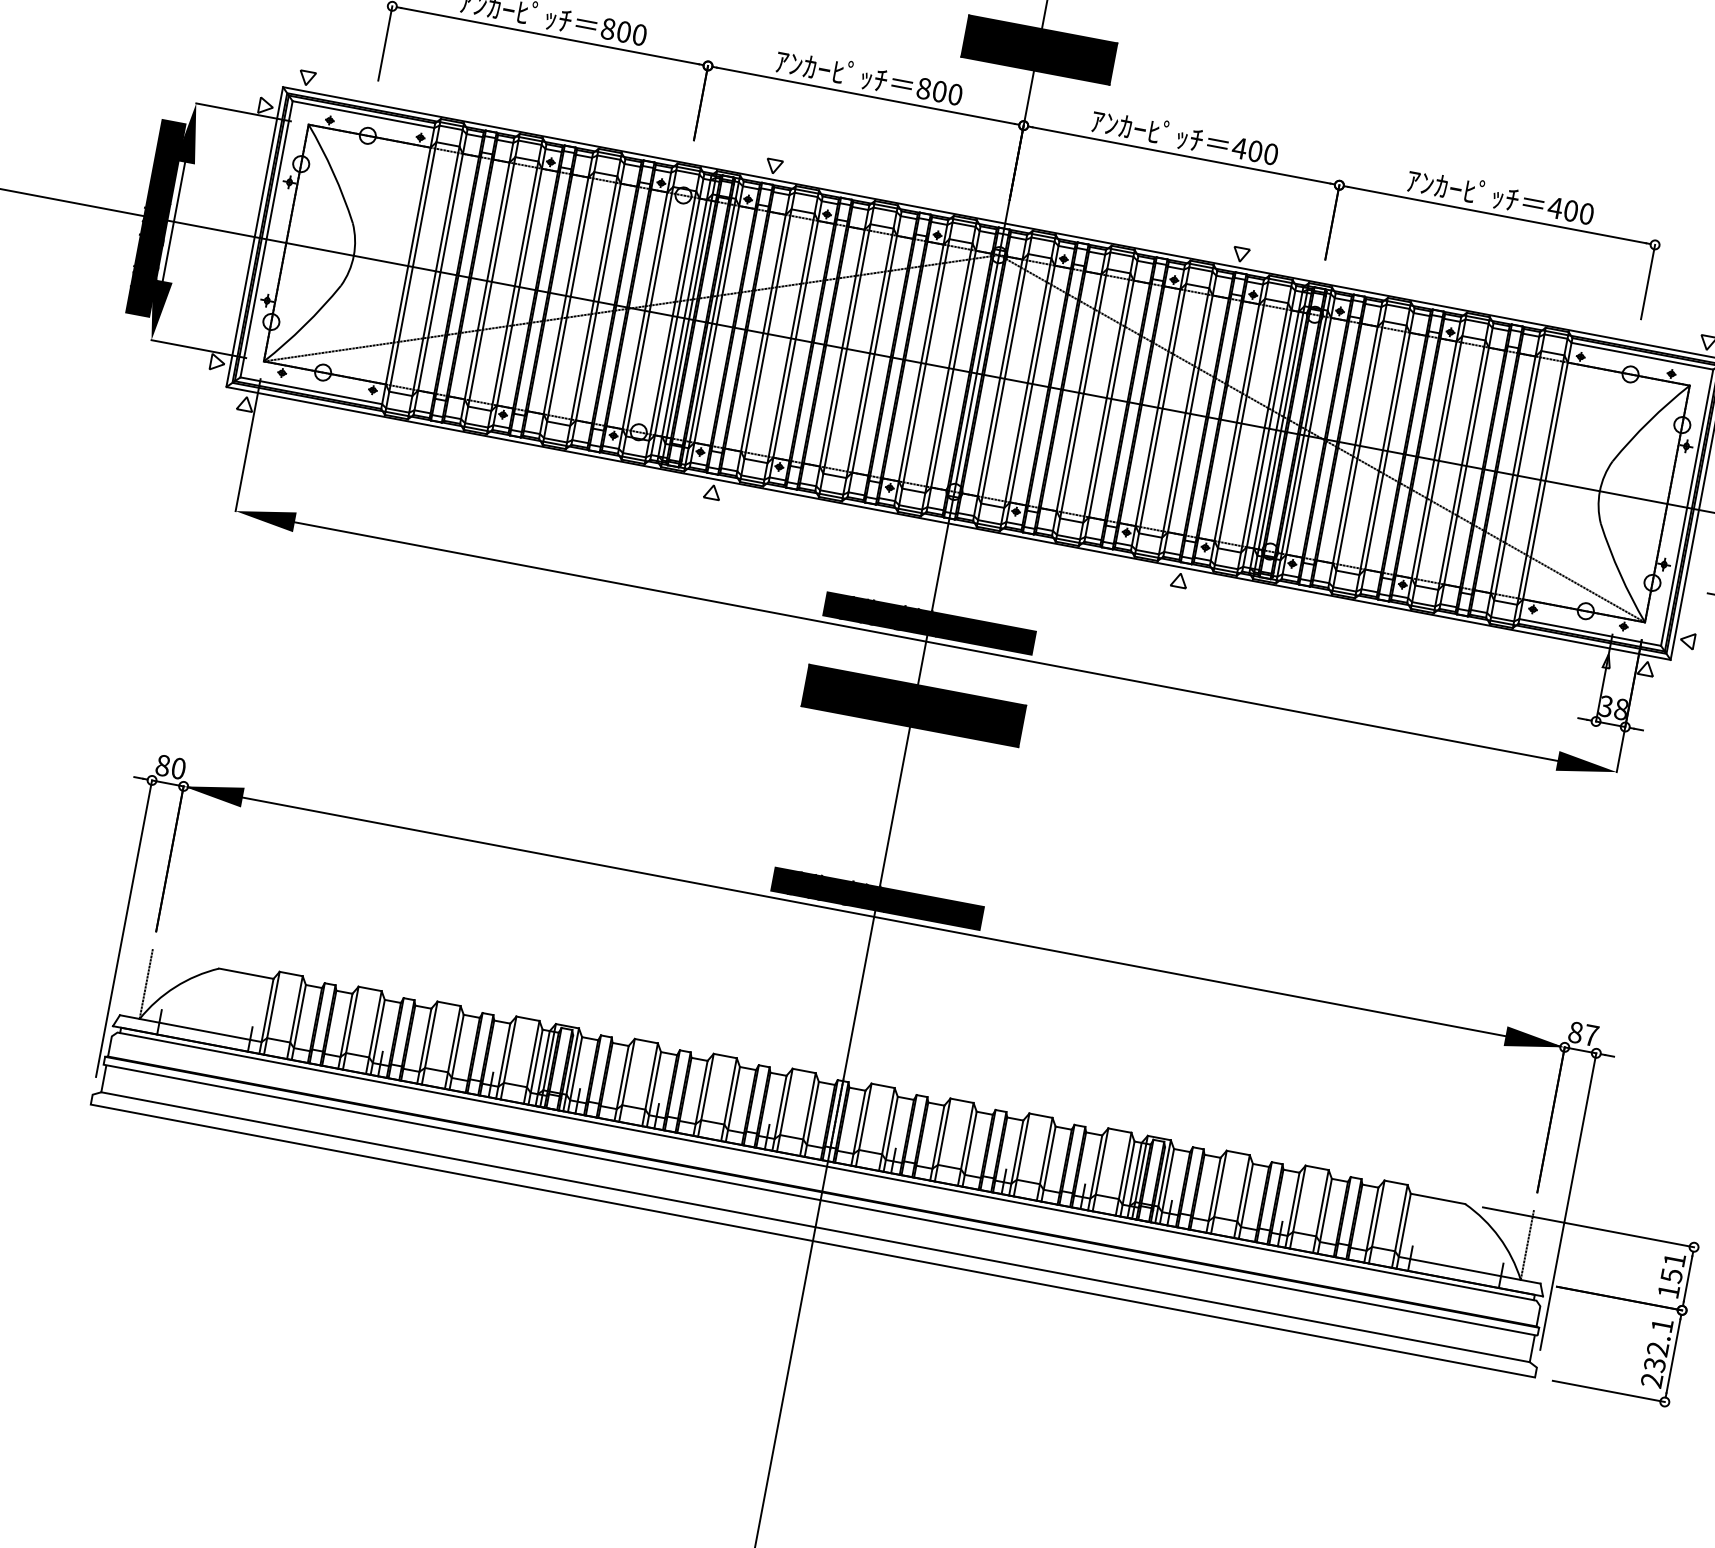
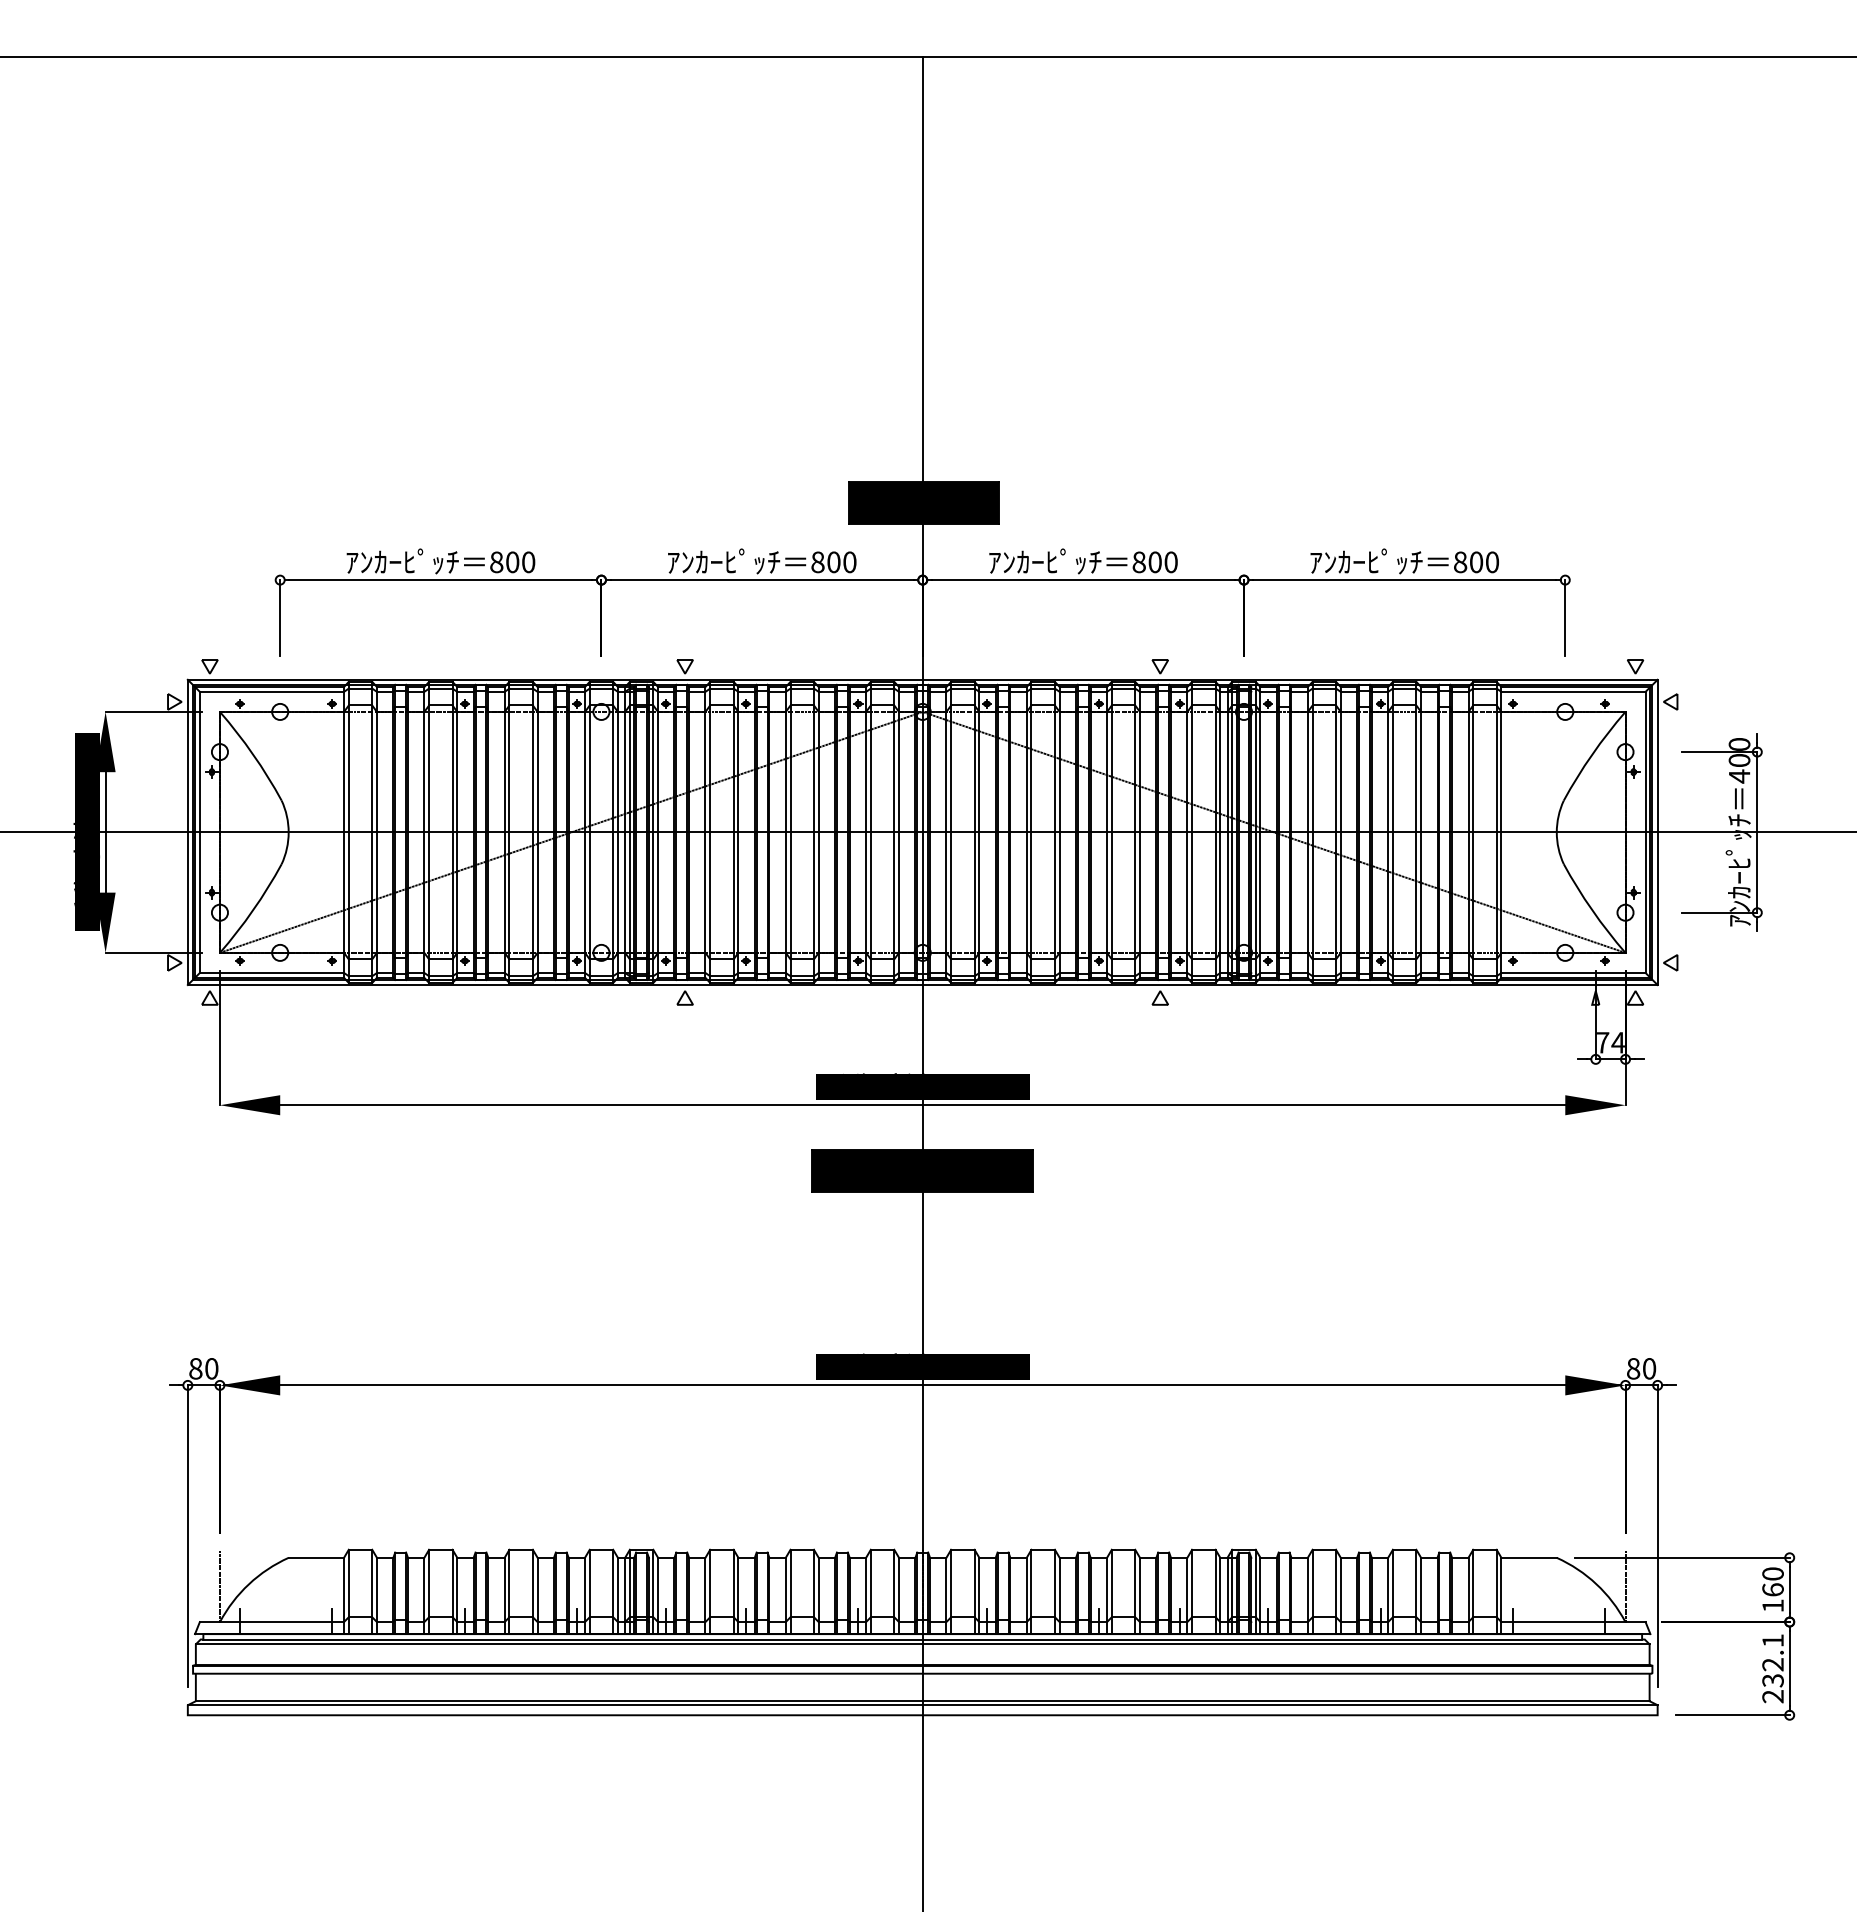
text: (1239, 148) -> (1139, 562), 400 -> 800
text: (1555, 208) -> (1460, 562), 400 -> 800
text: (1613, 707) -> (1610, 1042), 38 -> 74
text: (1591, 1035) -> (1649, 1368), 87 -> 80
line: (825, 1171) -> (922, 1644), added
line: (814, 1231) -> (922, 1705), added
text: (1672, 1267) -> (1772, 1581), 151 -> 160

